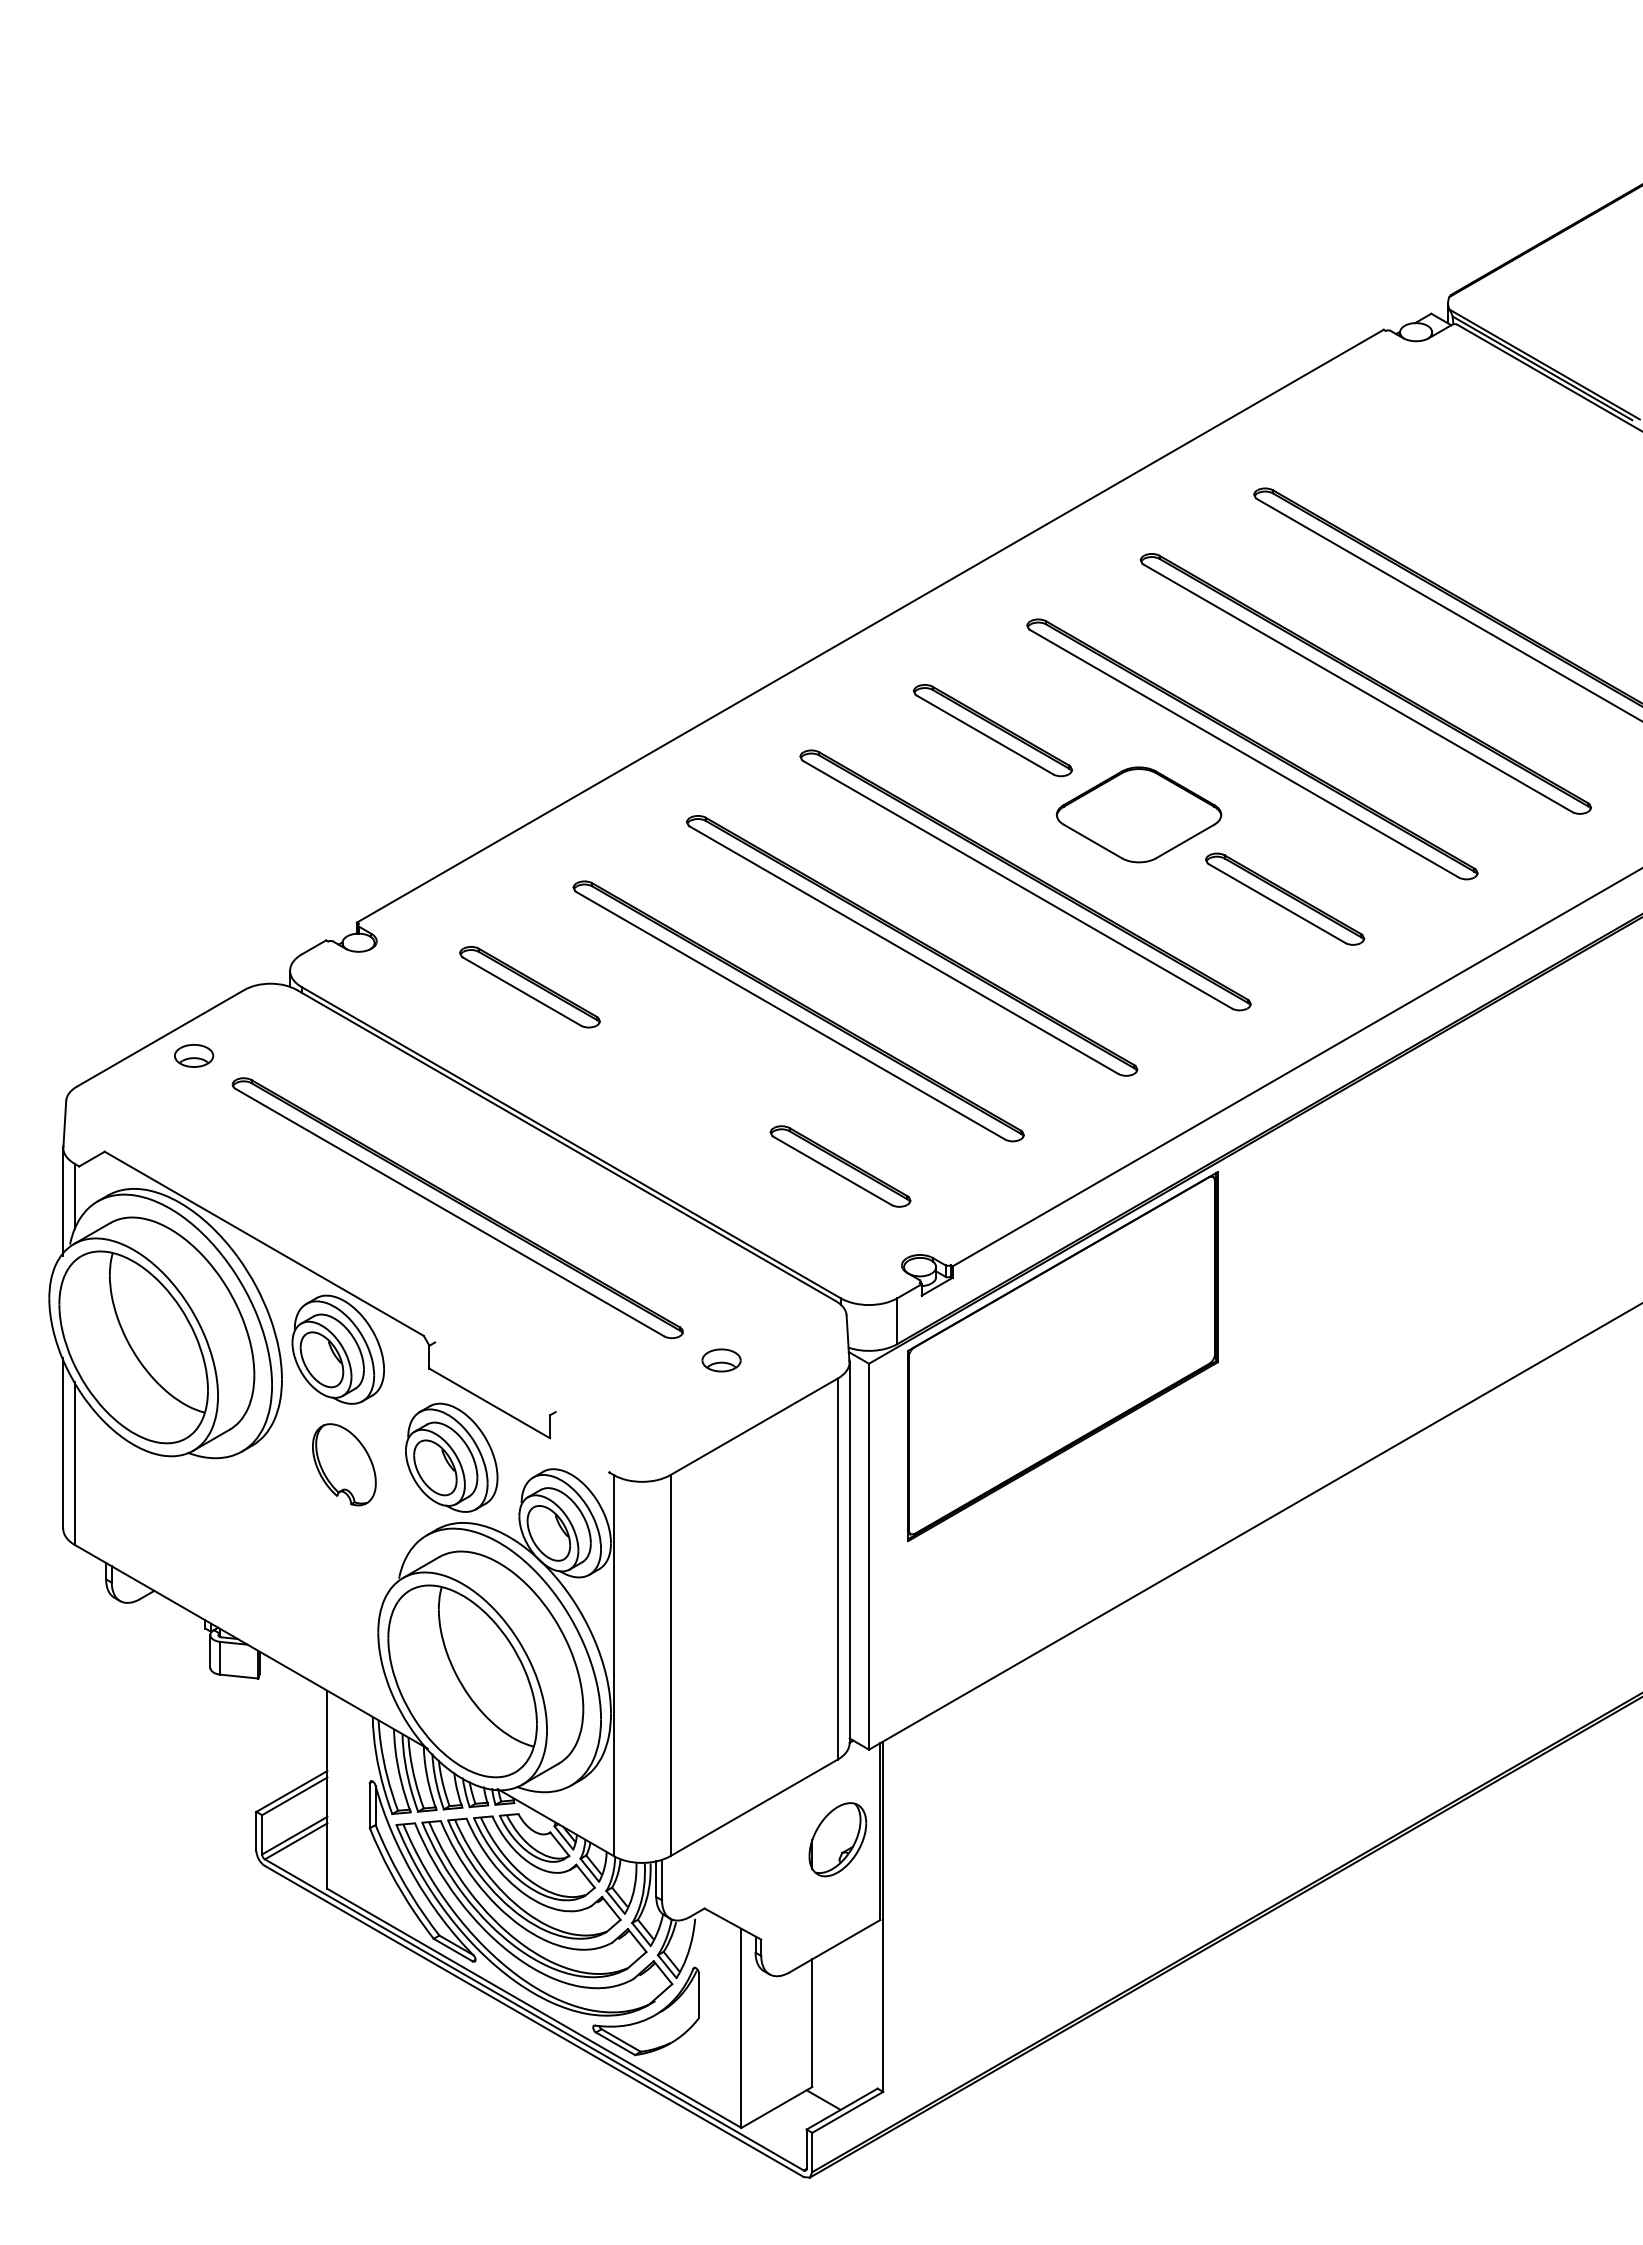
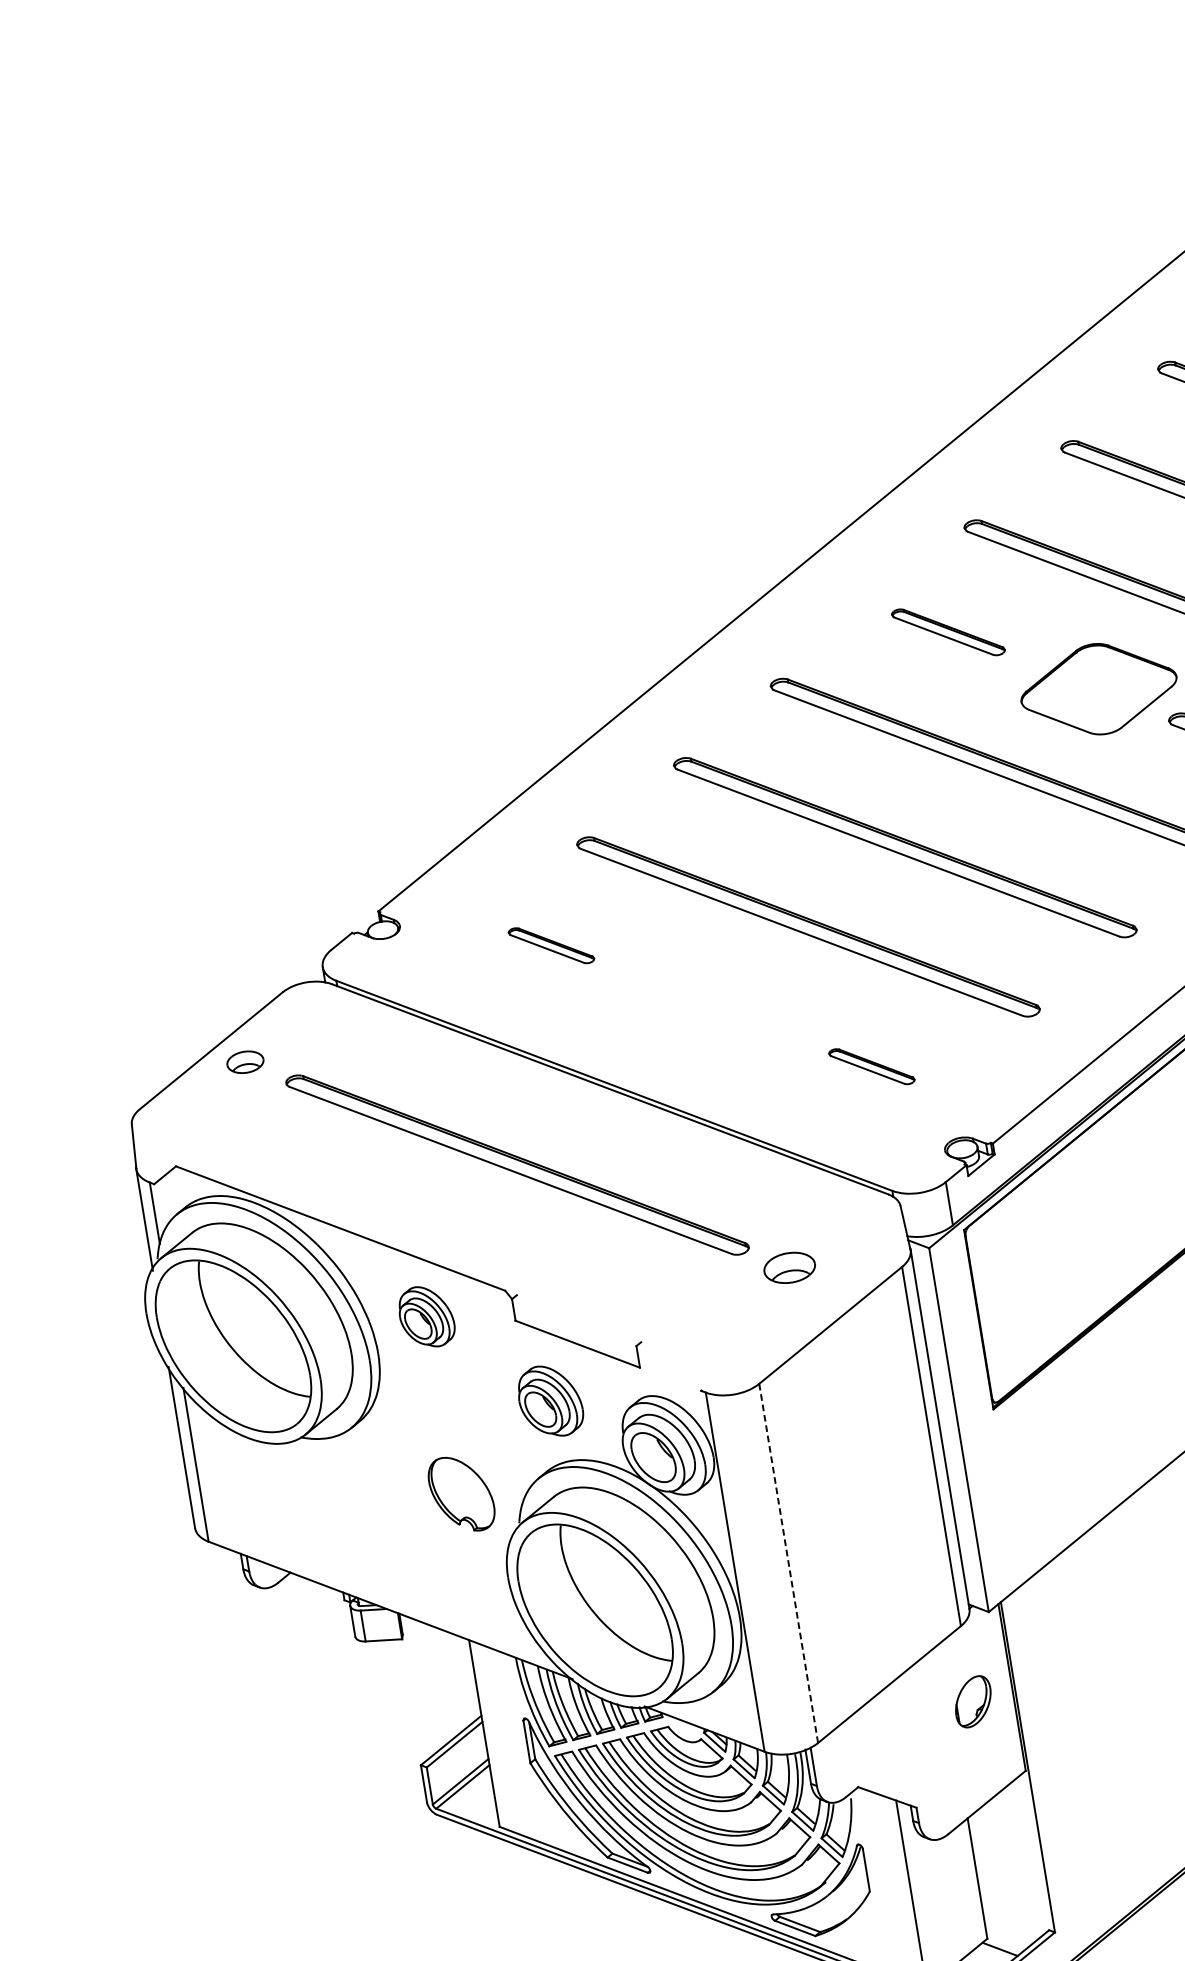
part: (993, 730) -> (948, 632), size x0.7
part: (529, 987) -> (551, 945), size x0.6
part: (840, 1166) -> (871, 1066), size x0.6
part: (337, 1349) -> (425, 1316), size x0.6
part: (721, 1360) -> (789, 1267), size x1.4
part: (451, 1457) -> (550, 1401), size x0.7
part: (344, 1464) -> (461, 1493), moved
line: (670, 1665) -> (788, 1563), solid -> dashed
part: (837, 1839) -> (972, 1701), size x0.7

